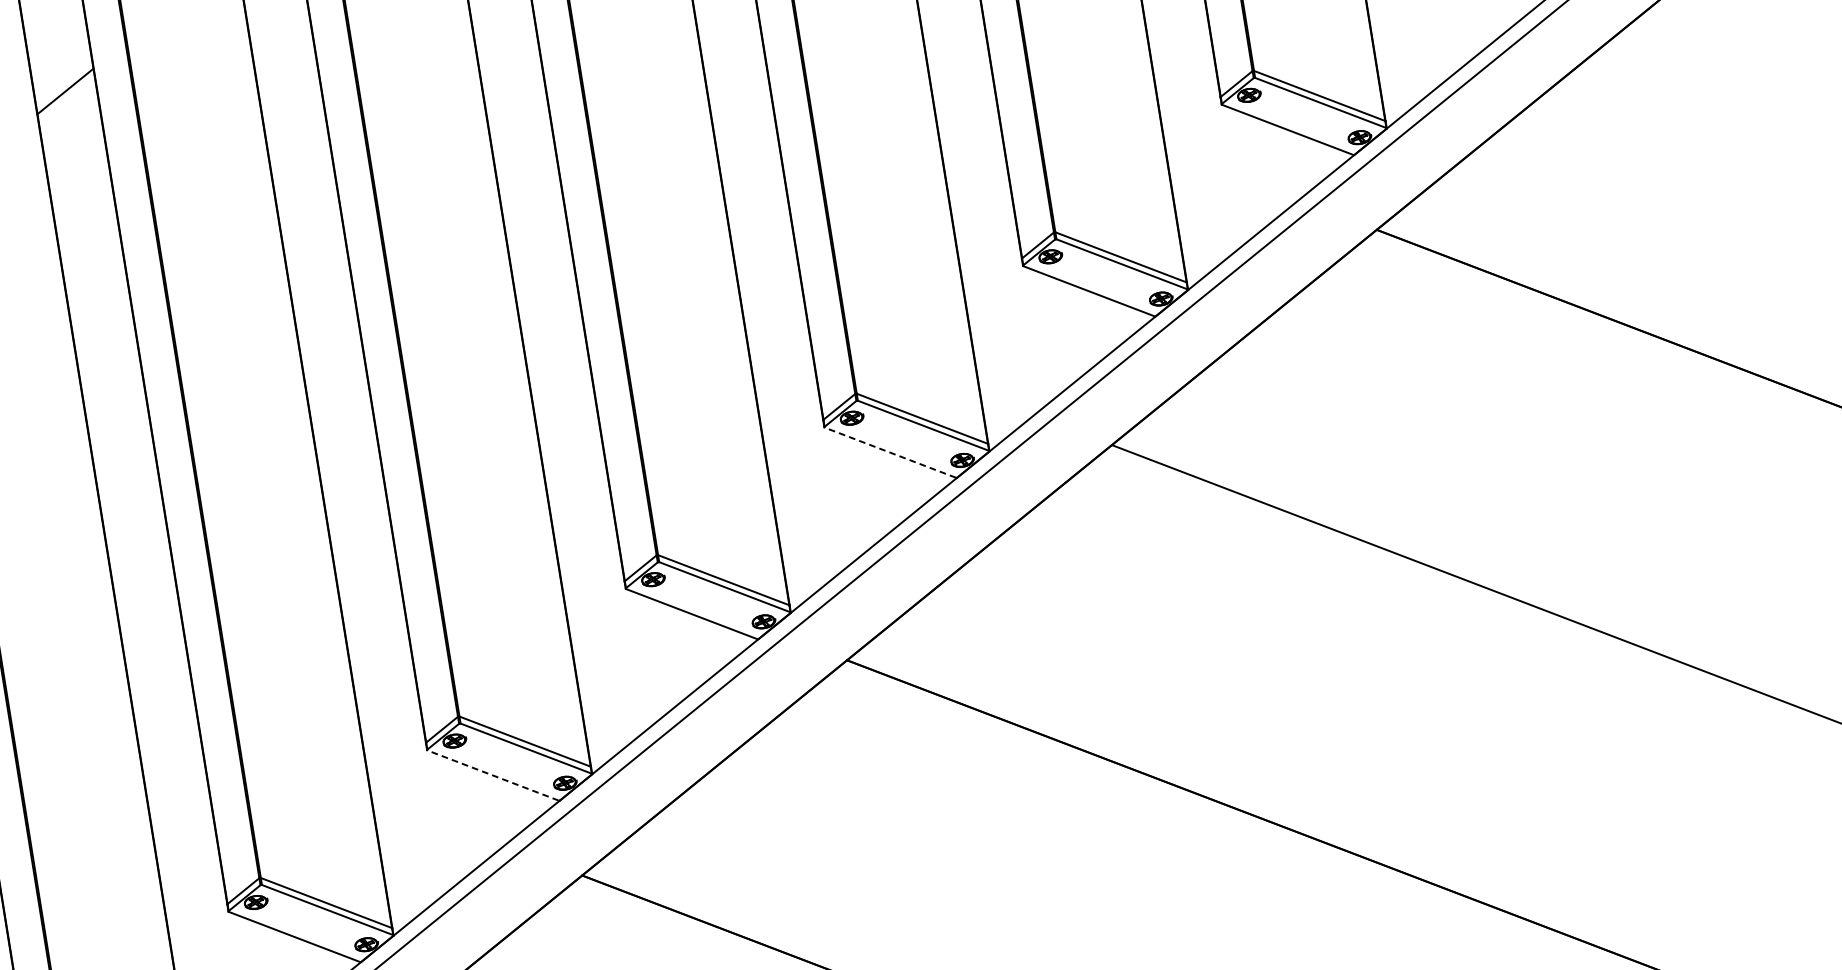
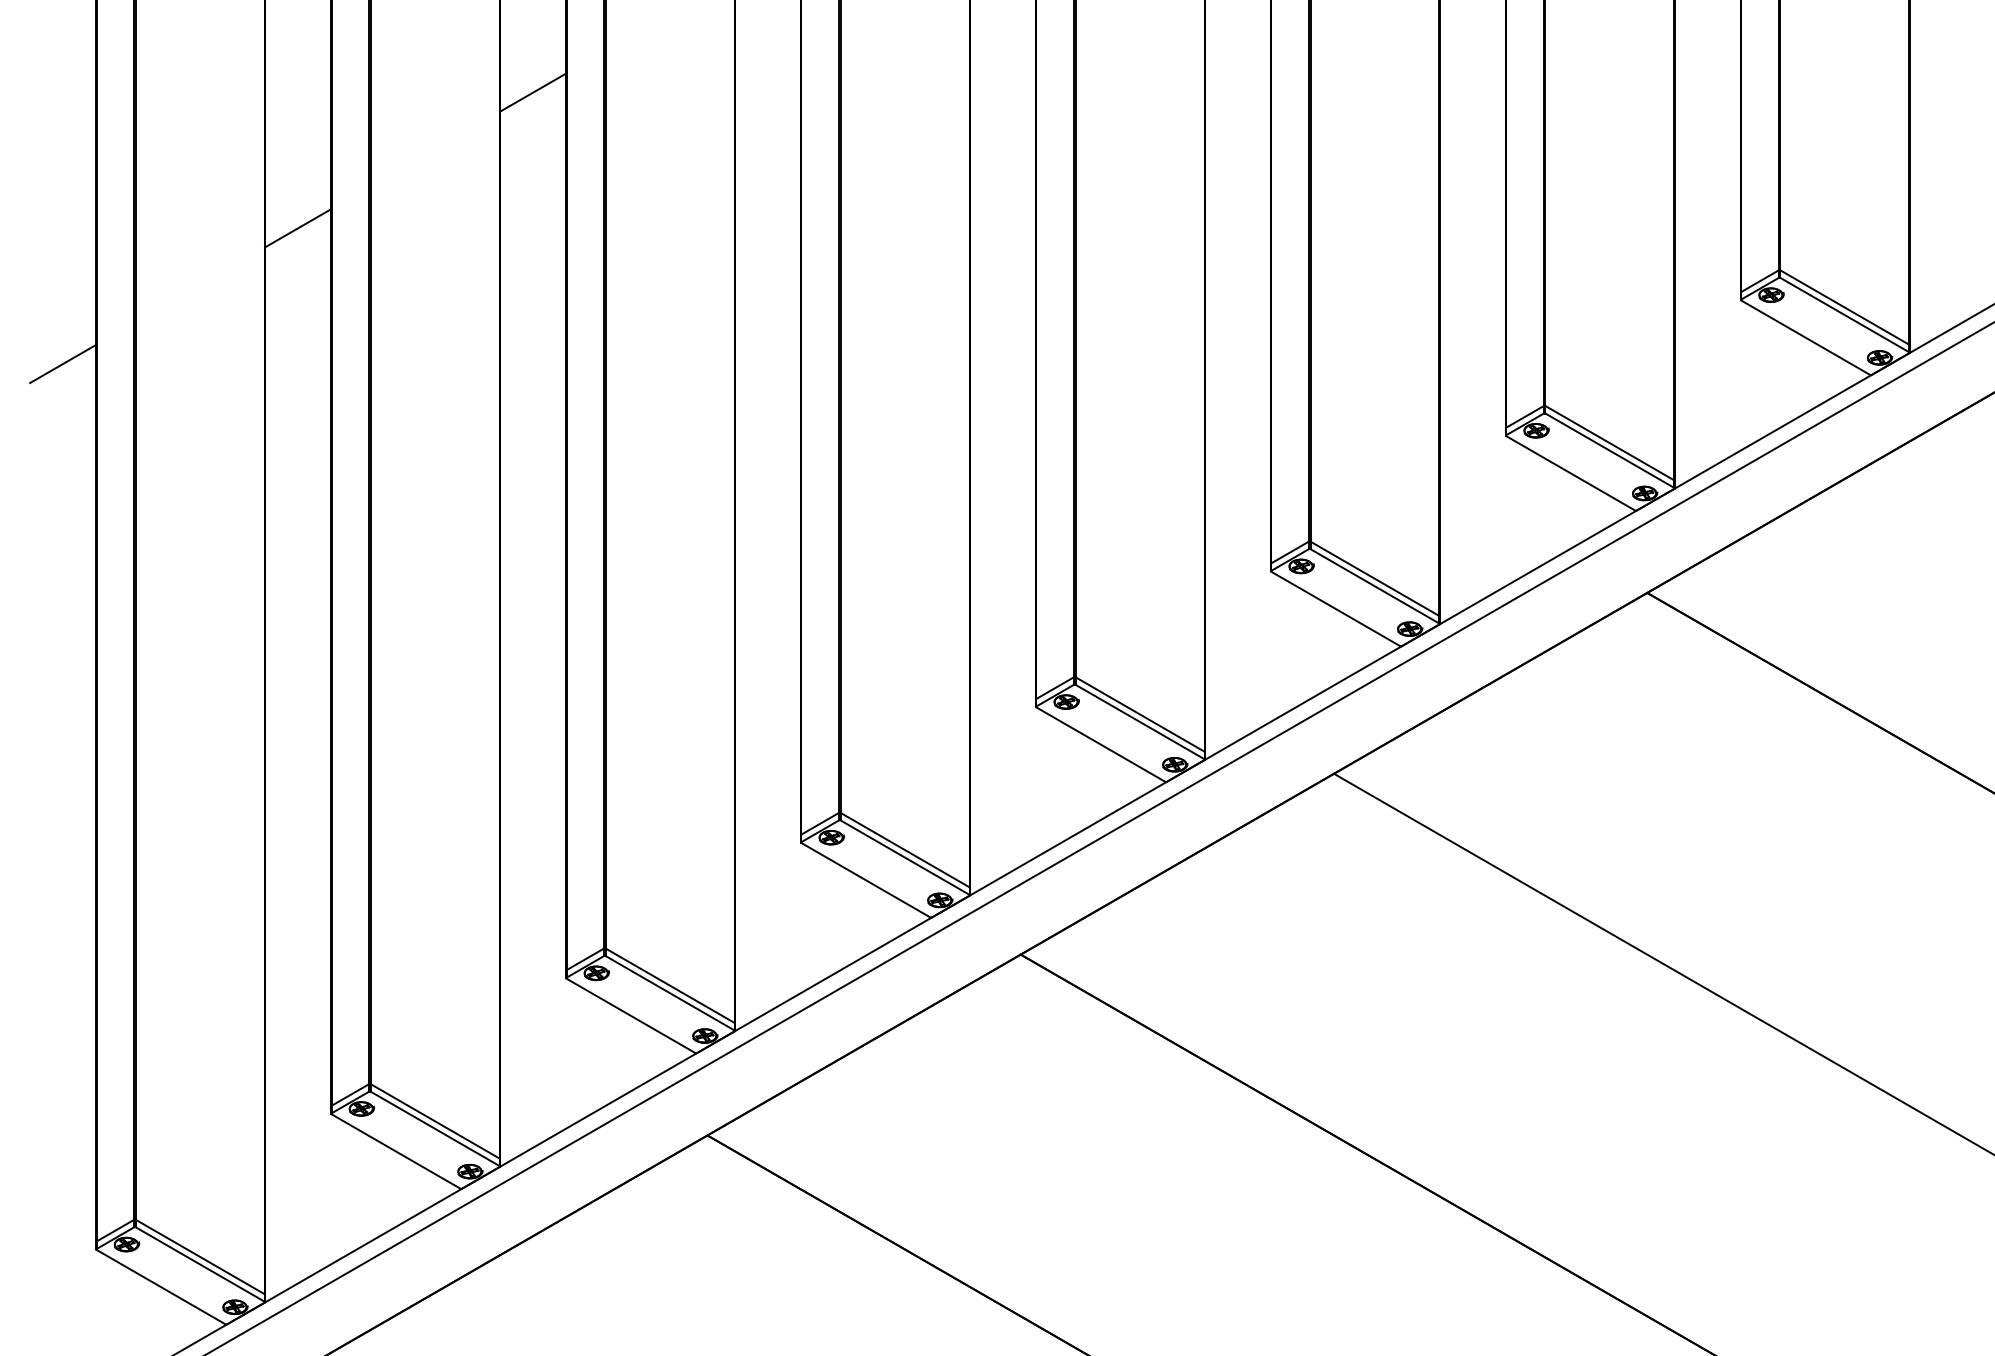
line: (890, 452) -> (1100, 744), dashed -> solid
line: (492, 775) -> (630, 1015), dashed -> solid

